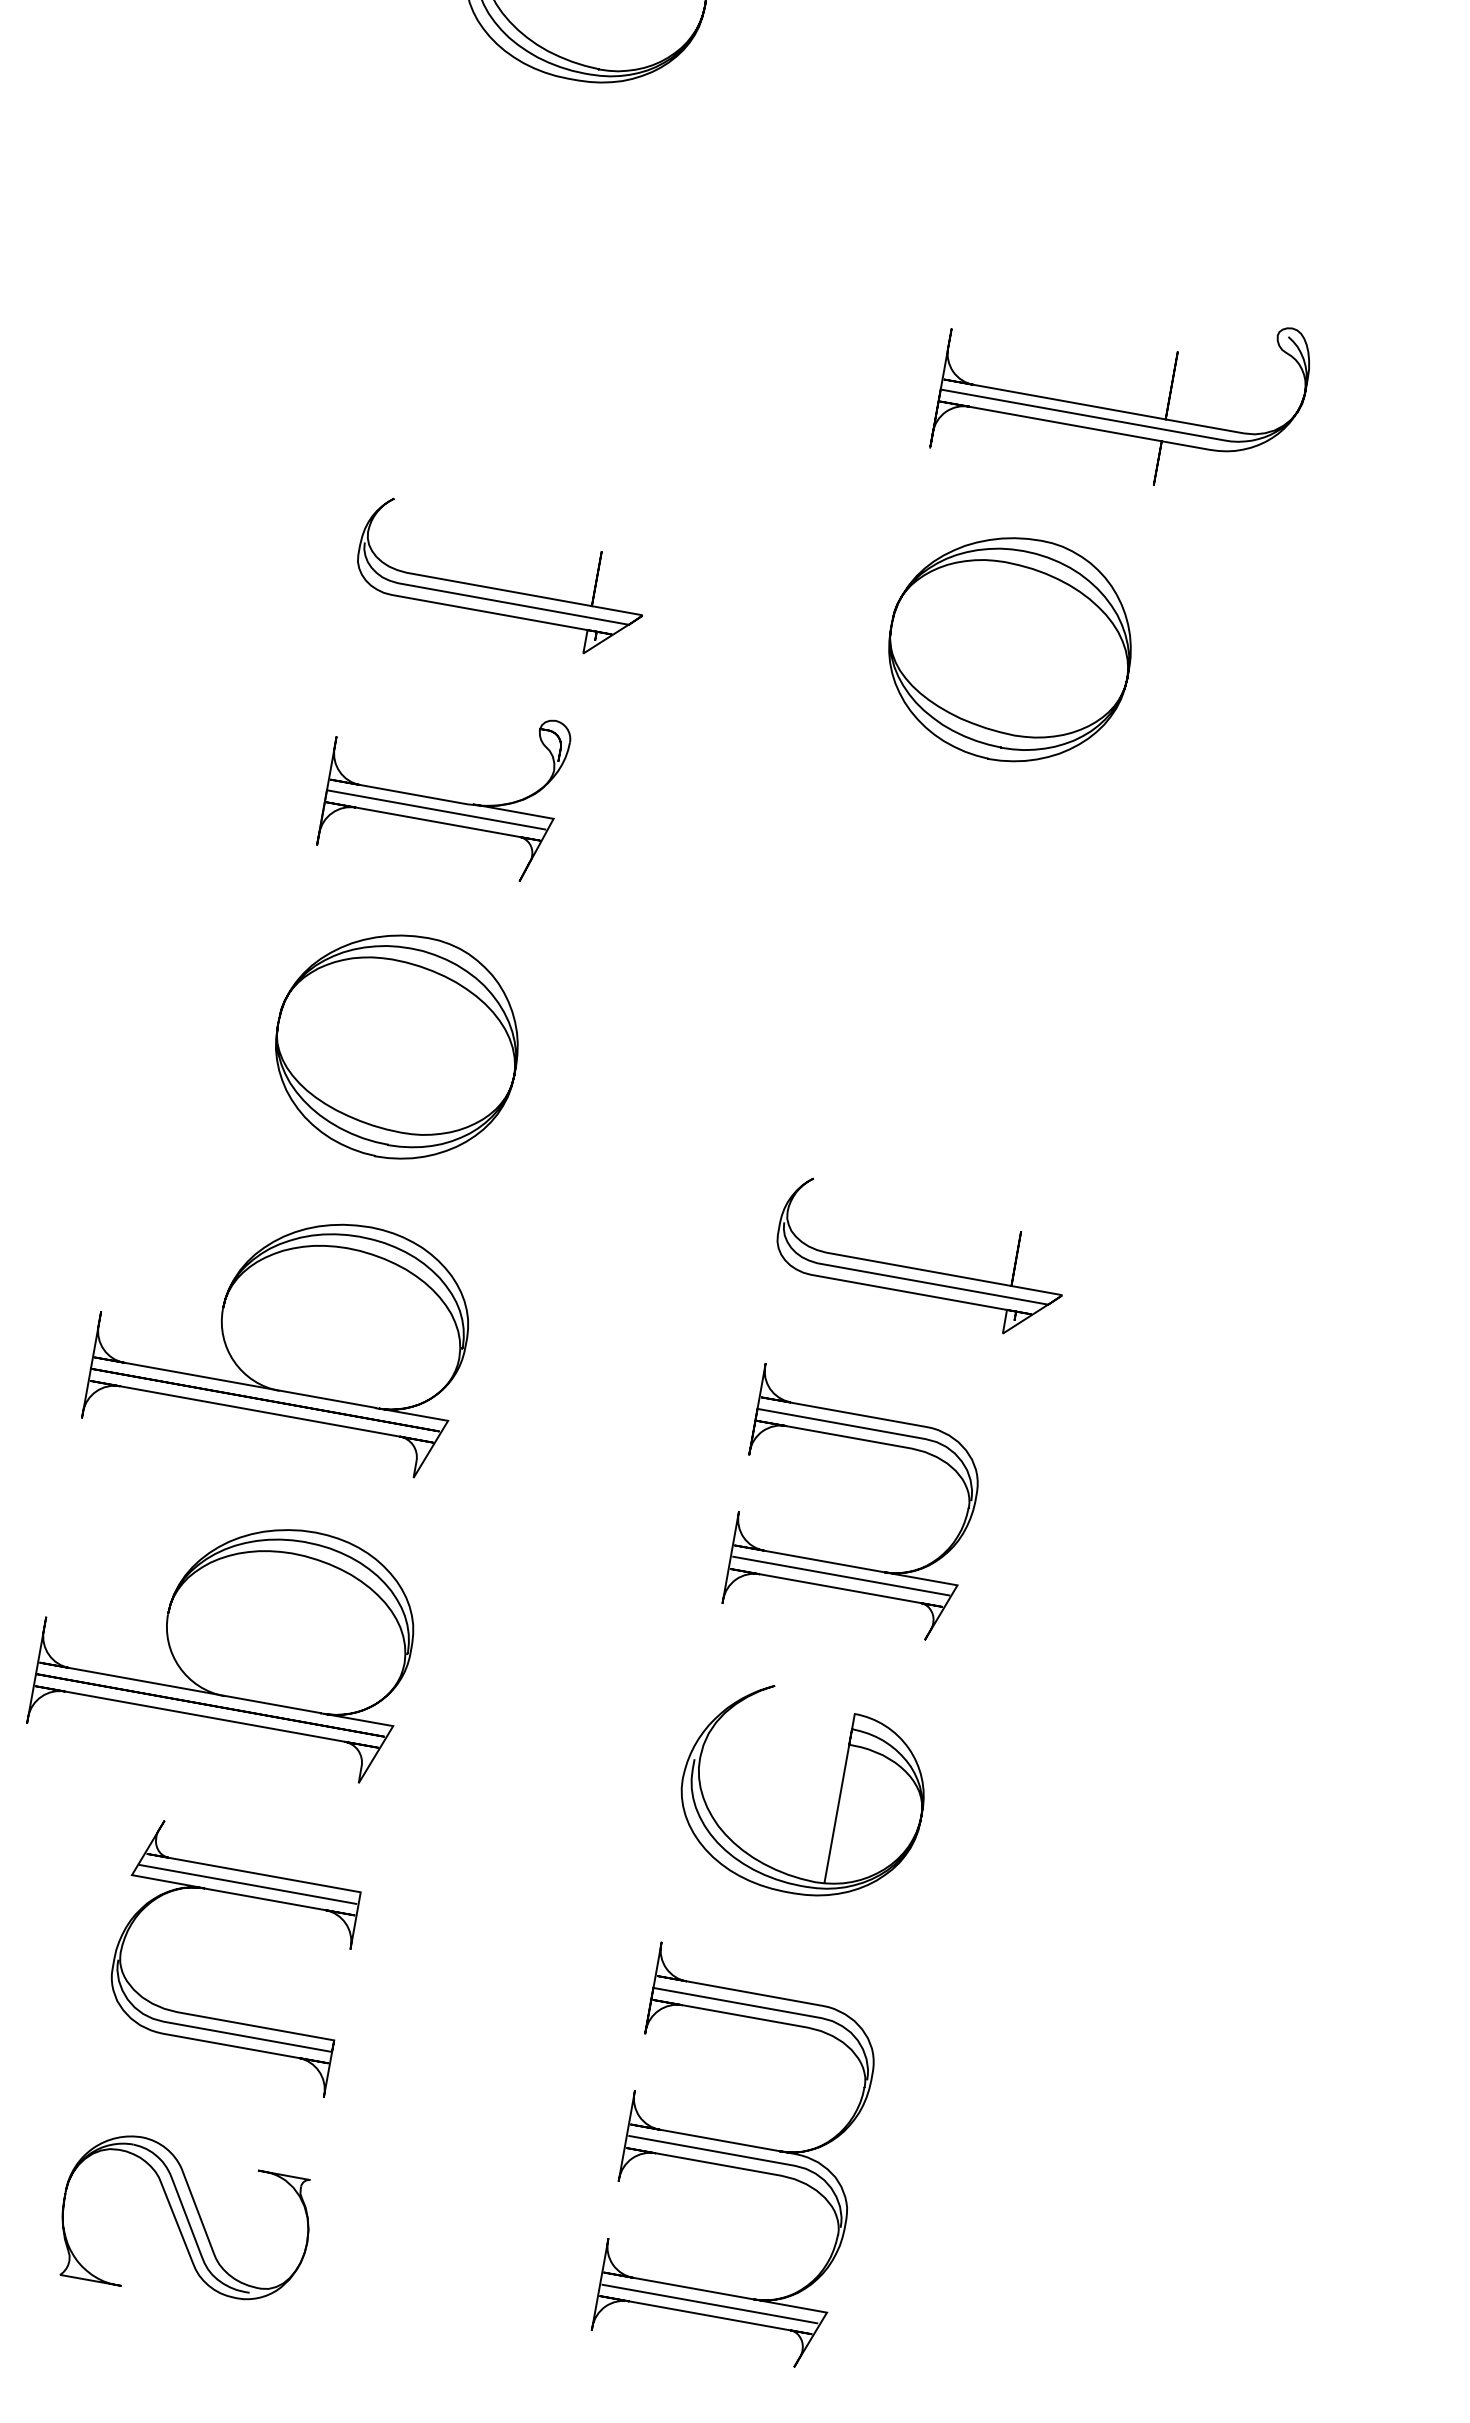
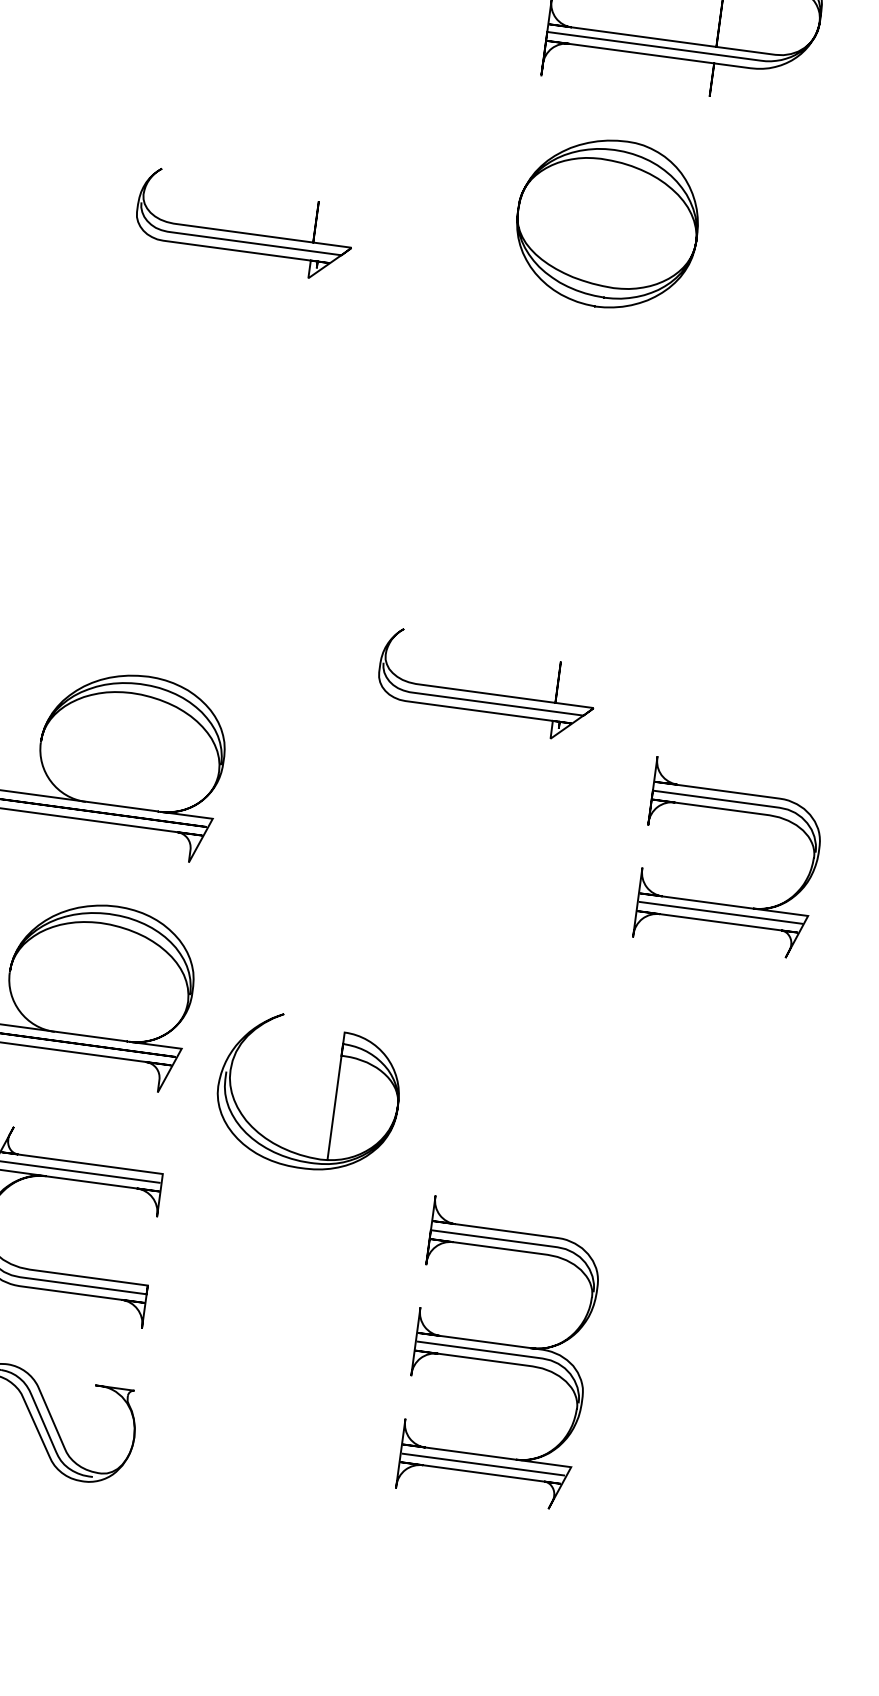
curve: (495, 587) -> (240, 231), moved
part: (443, 800) -> (189, 355), removed
curve: (370, 1123) -> (145, 599), removed
curve: (915, 1267) -> (483, 692), moved
part: (859, 1440) -> (730, 810), moved
curve: (838, 1797) -> (335, 1095), moved
part: (732, 2154) -> (495, 1352), moved

